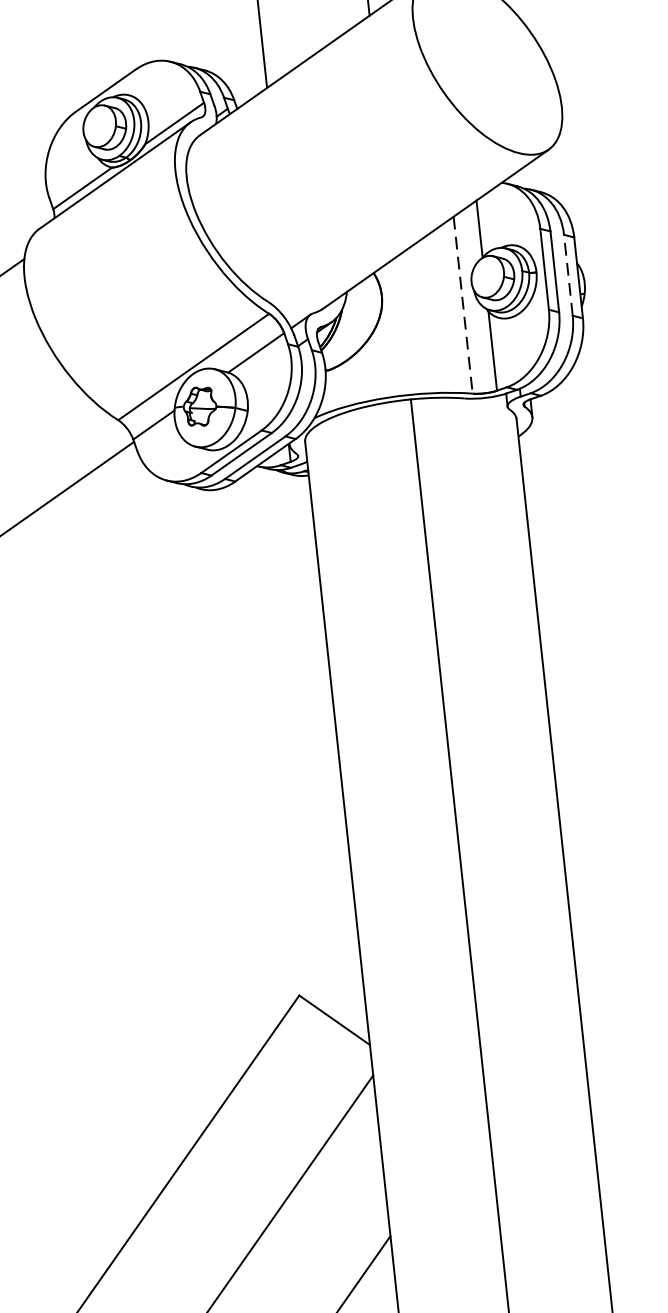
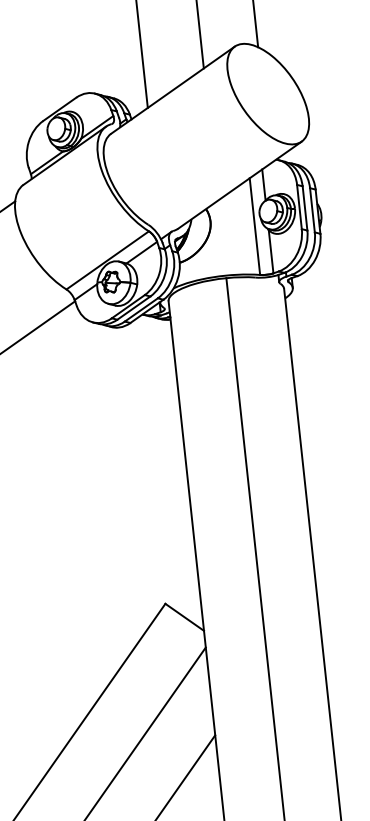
line: (568, 273) -> (312, 209), dashed -> solid
line: (462, 304) -> (254, 226), dashed -> solid

